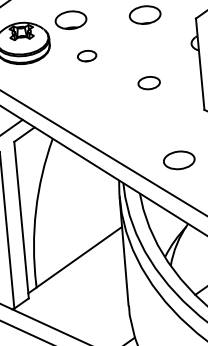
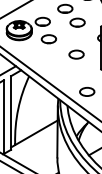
part: (86, 56) -> (48, 39), size x1.67
part: (149, 82) -> (76, 54), size x1.43

